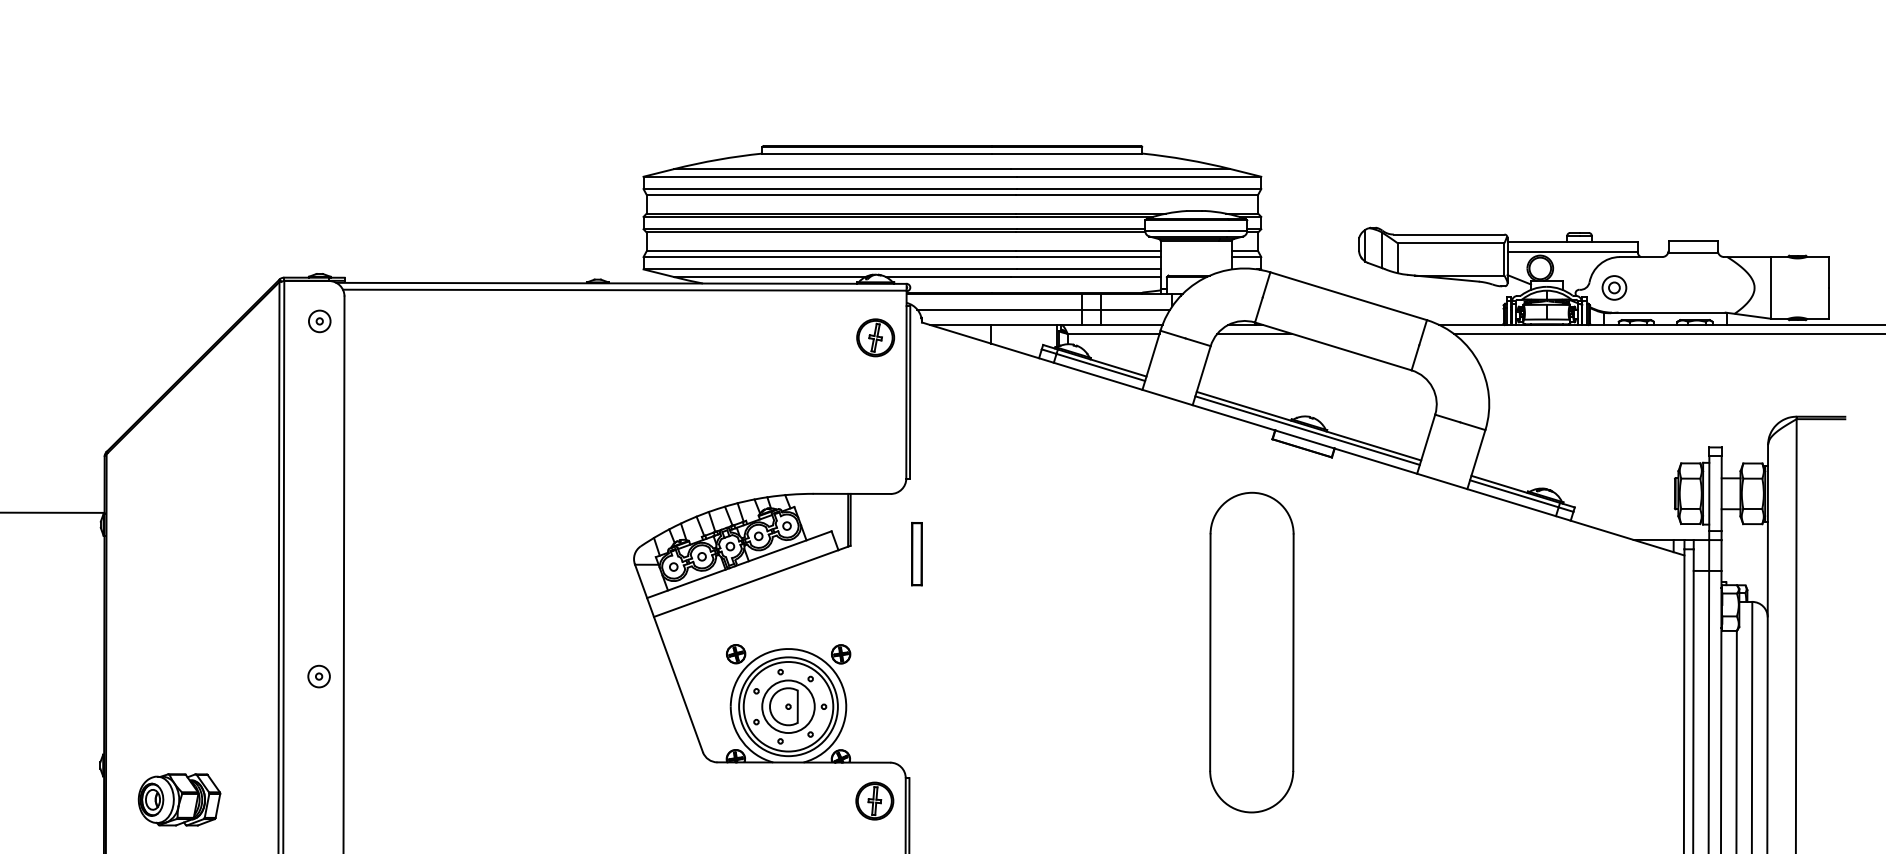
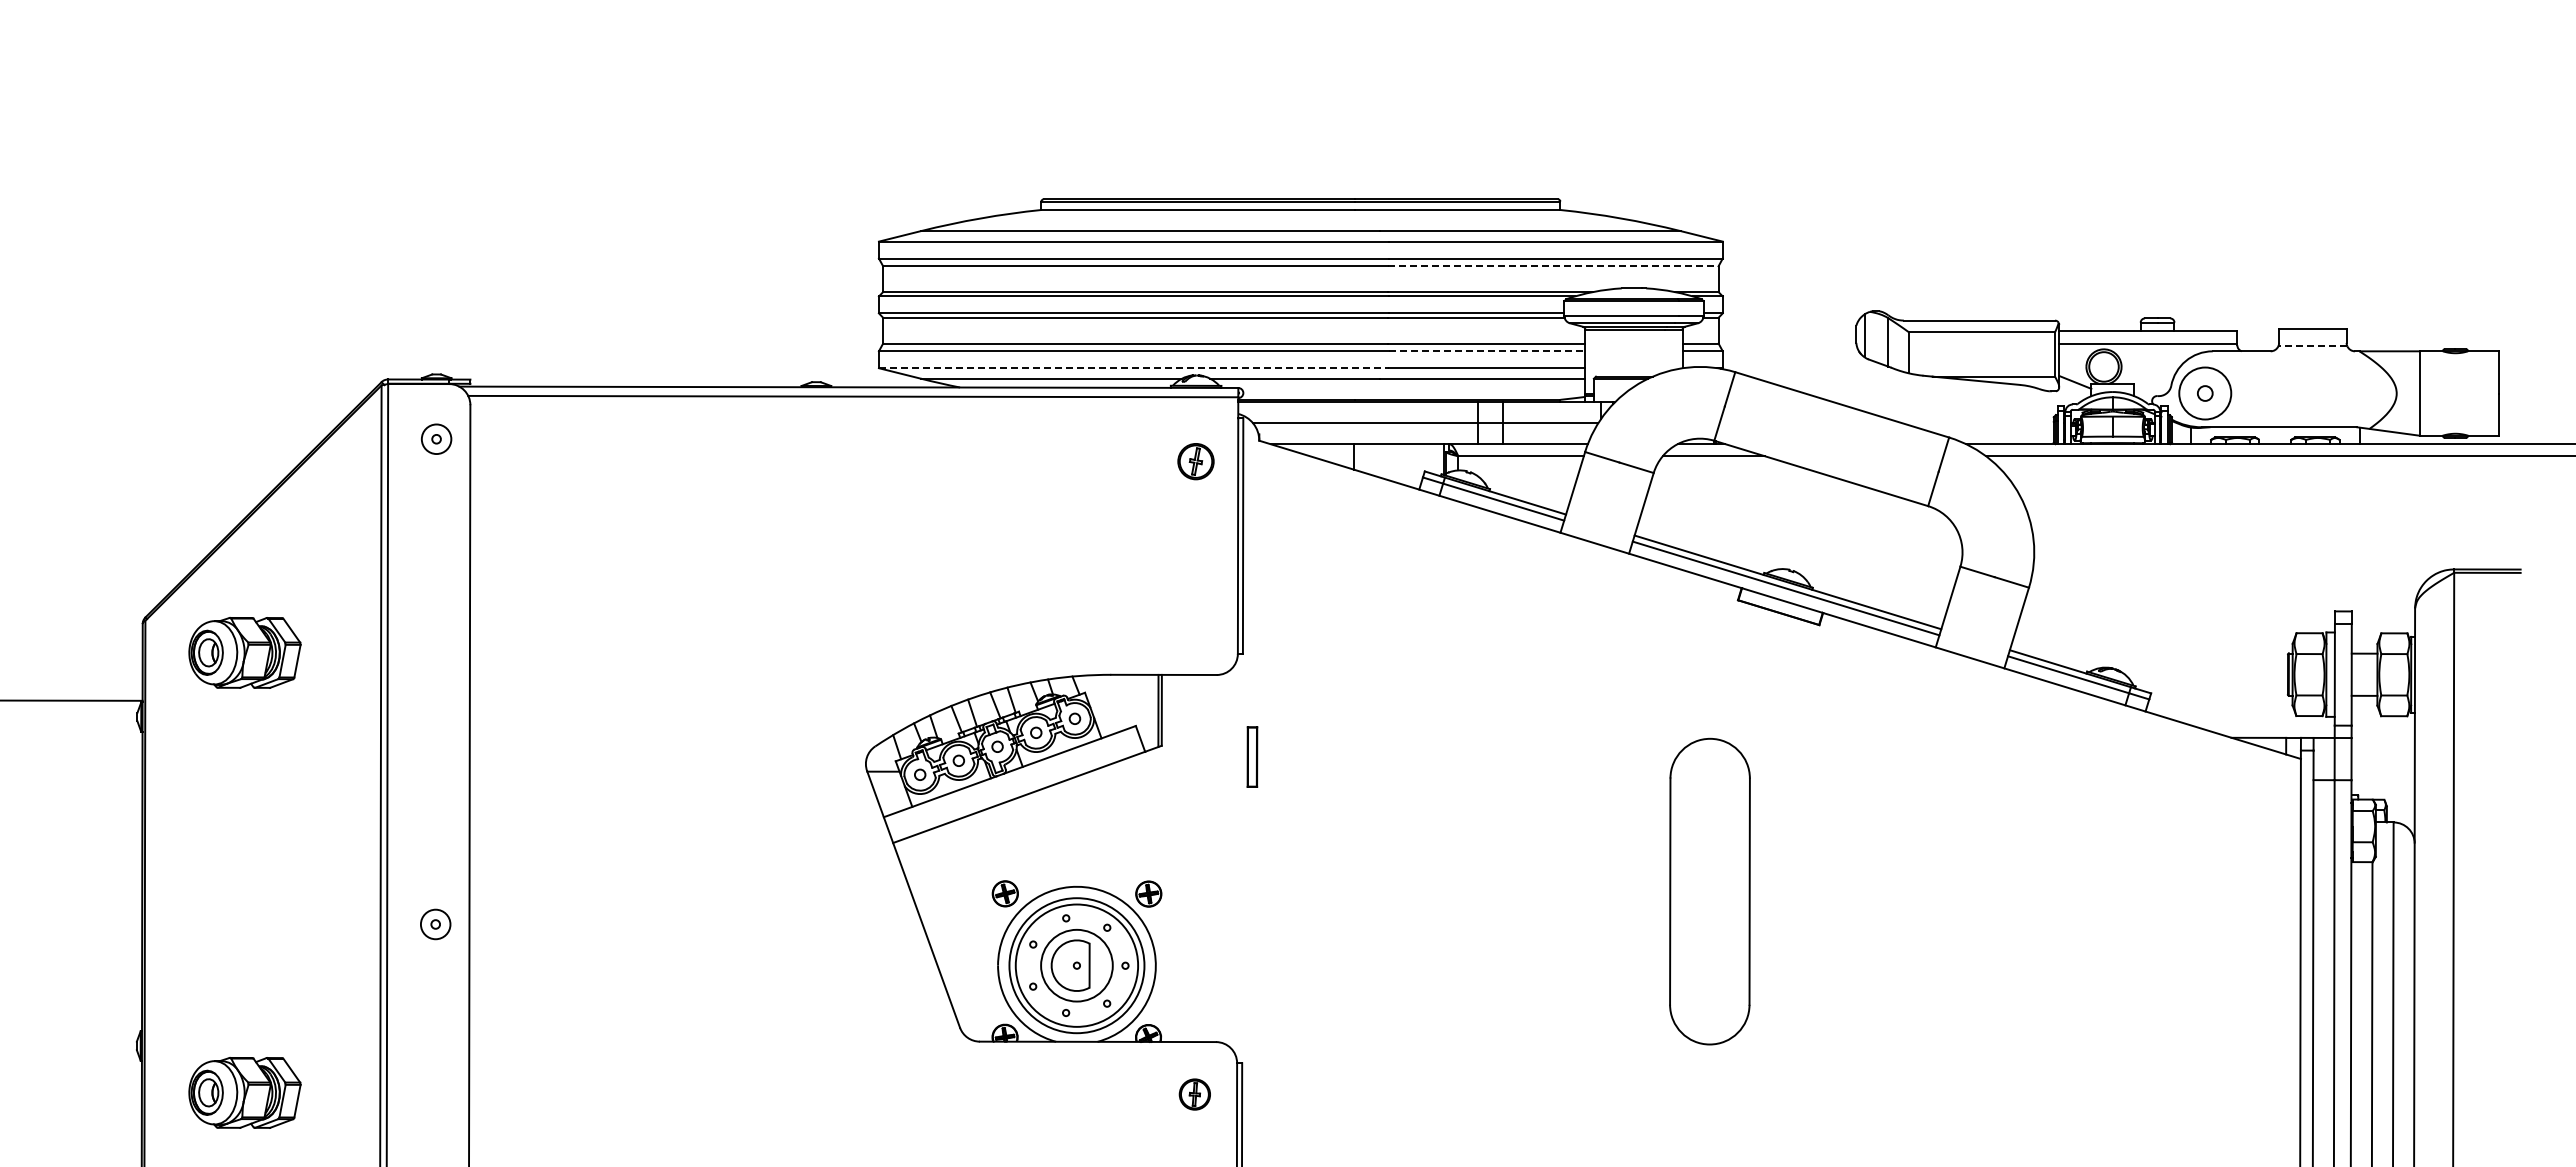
line: (1137, 194) -> (1553, 266), solid -> dashed
line: (1692, 253) -> (2312, 346), solid -> dashed
line: (1089, 257) -> (1487, 351), solid -> dashed
line: (830, 269) -> (1134, 368), solid -> dashed
circle: (1614, 287) -> (2205, 393), size x1.6
part: (875, 337) -> (1195, 461), size x0.7
part: (179, 477) -> (244, 652), added
part: (917, 553) -> (1252, 756), size x0.7
part: (1251, 652) -> (1709, 891), size x0.7
part: (874, 801) -> (1194, 1094), size x0.6

